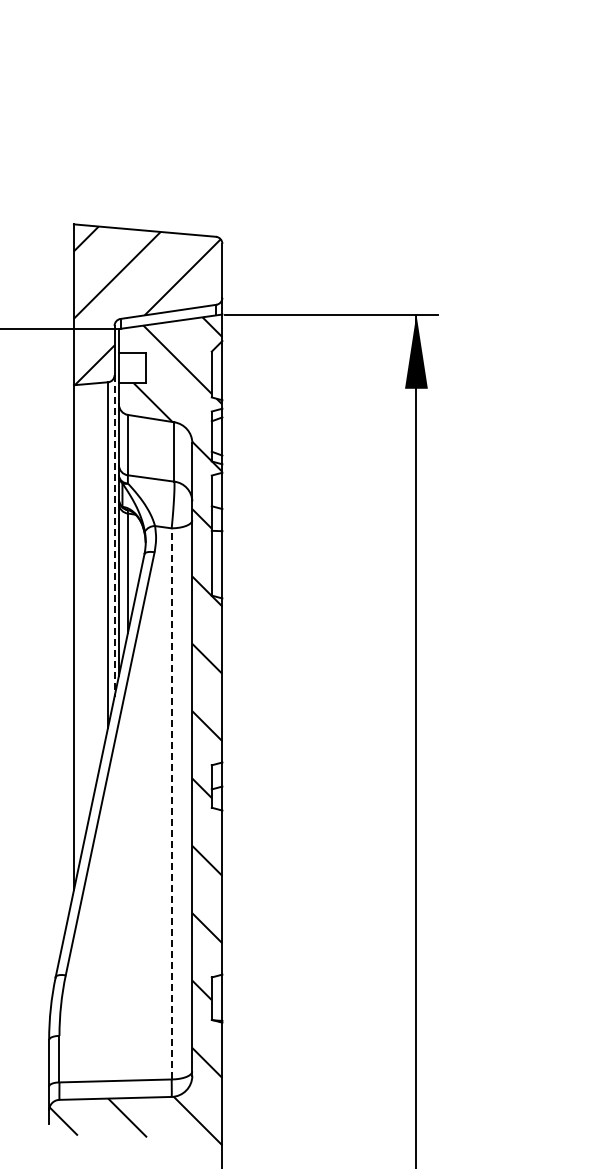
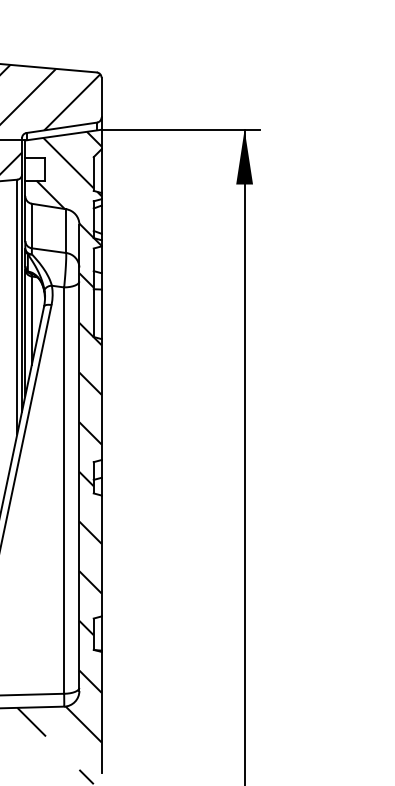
line: (114, 536) -> (22, 293), dashed -> solid
line: (171, 803) -> (64, 490), dashed -> solid

